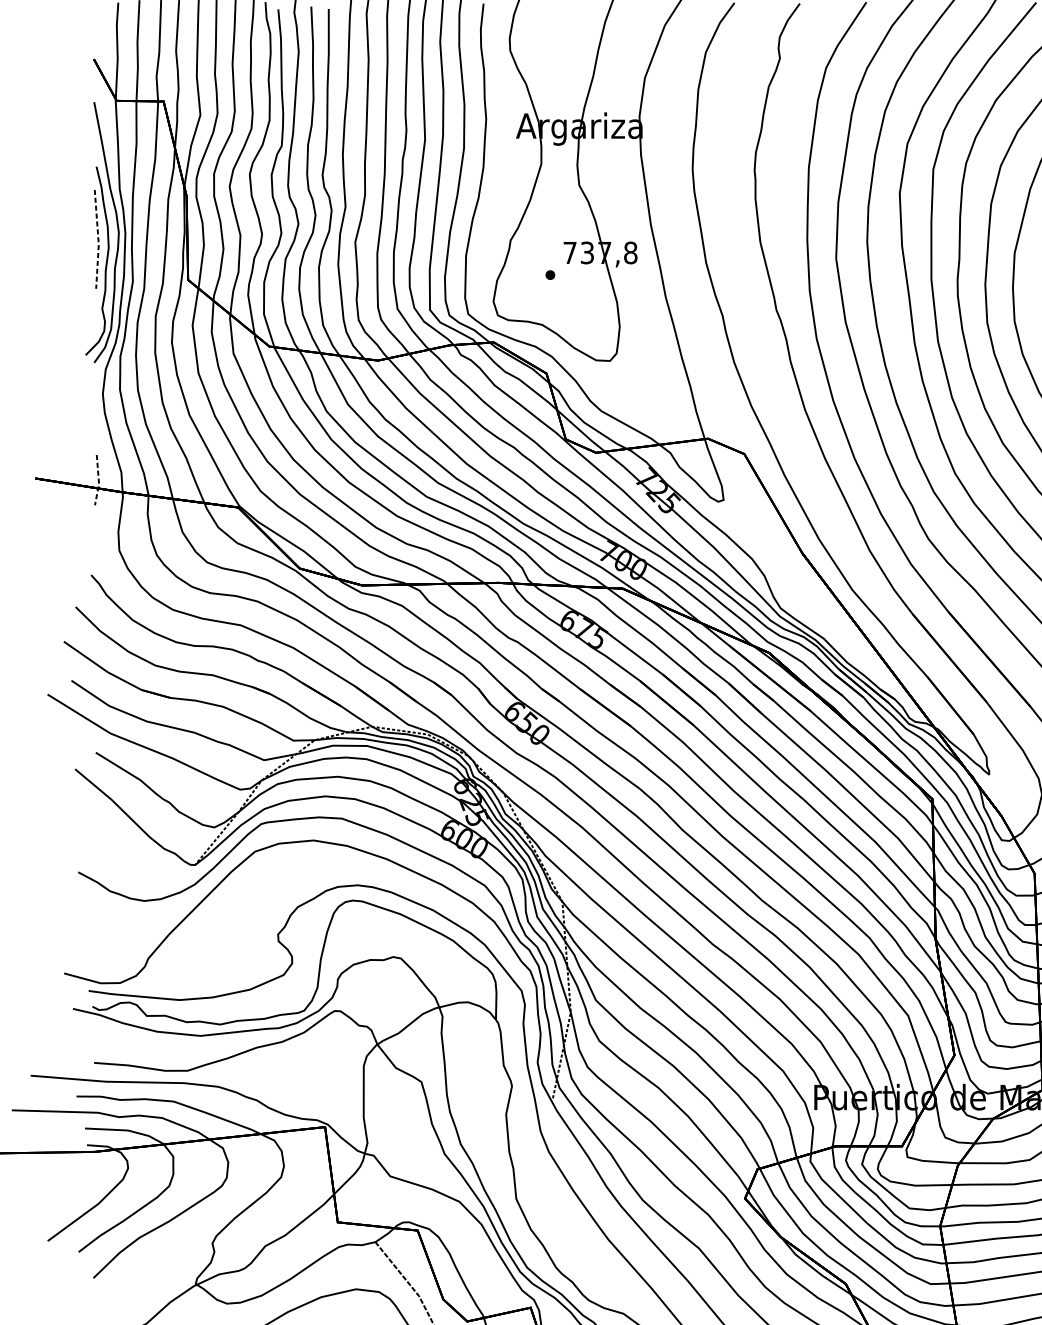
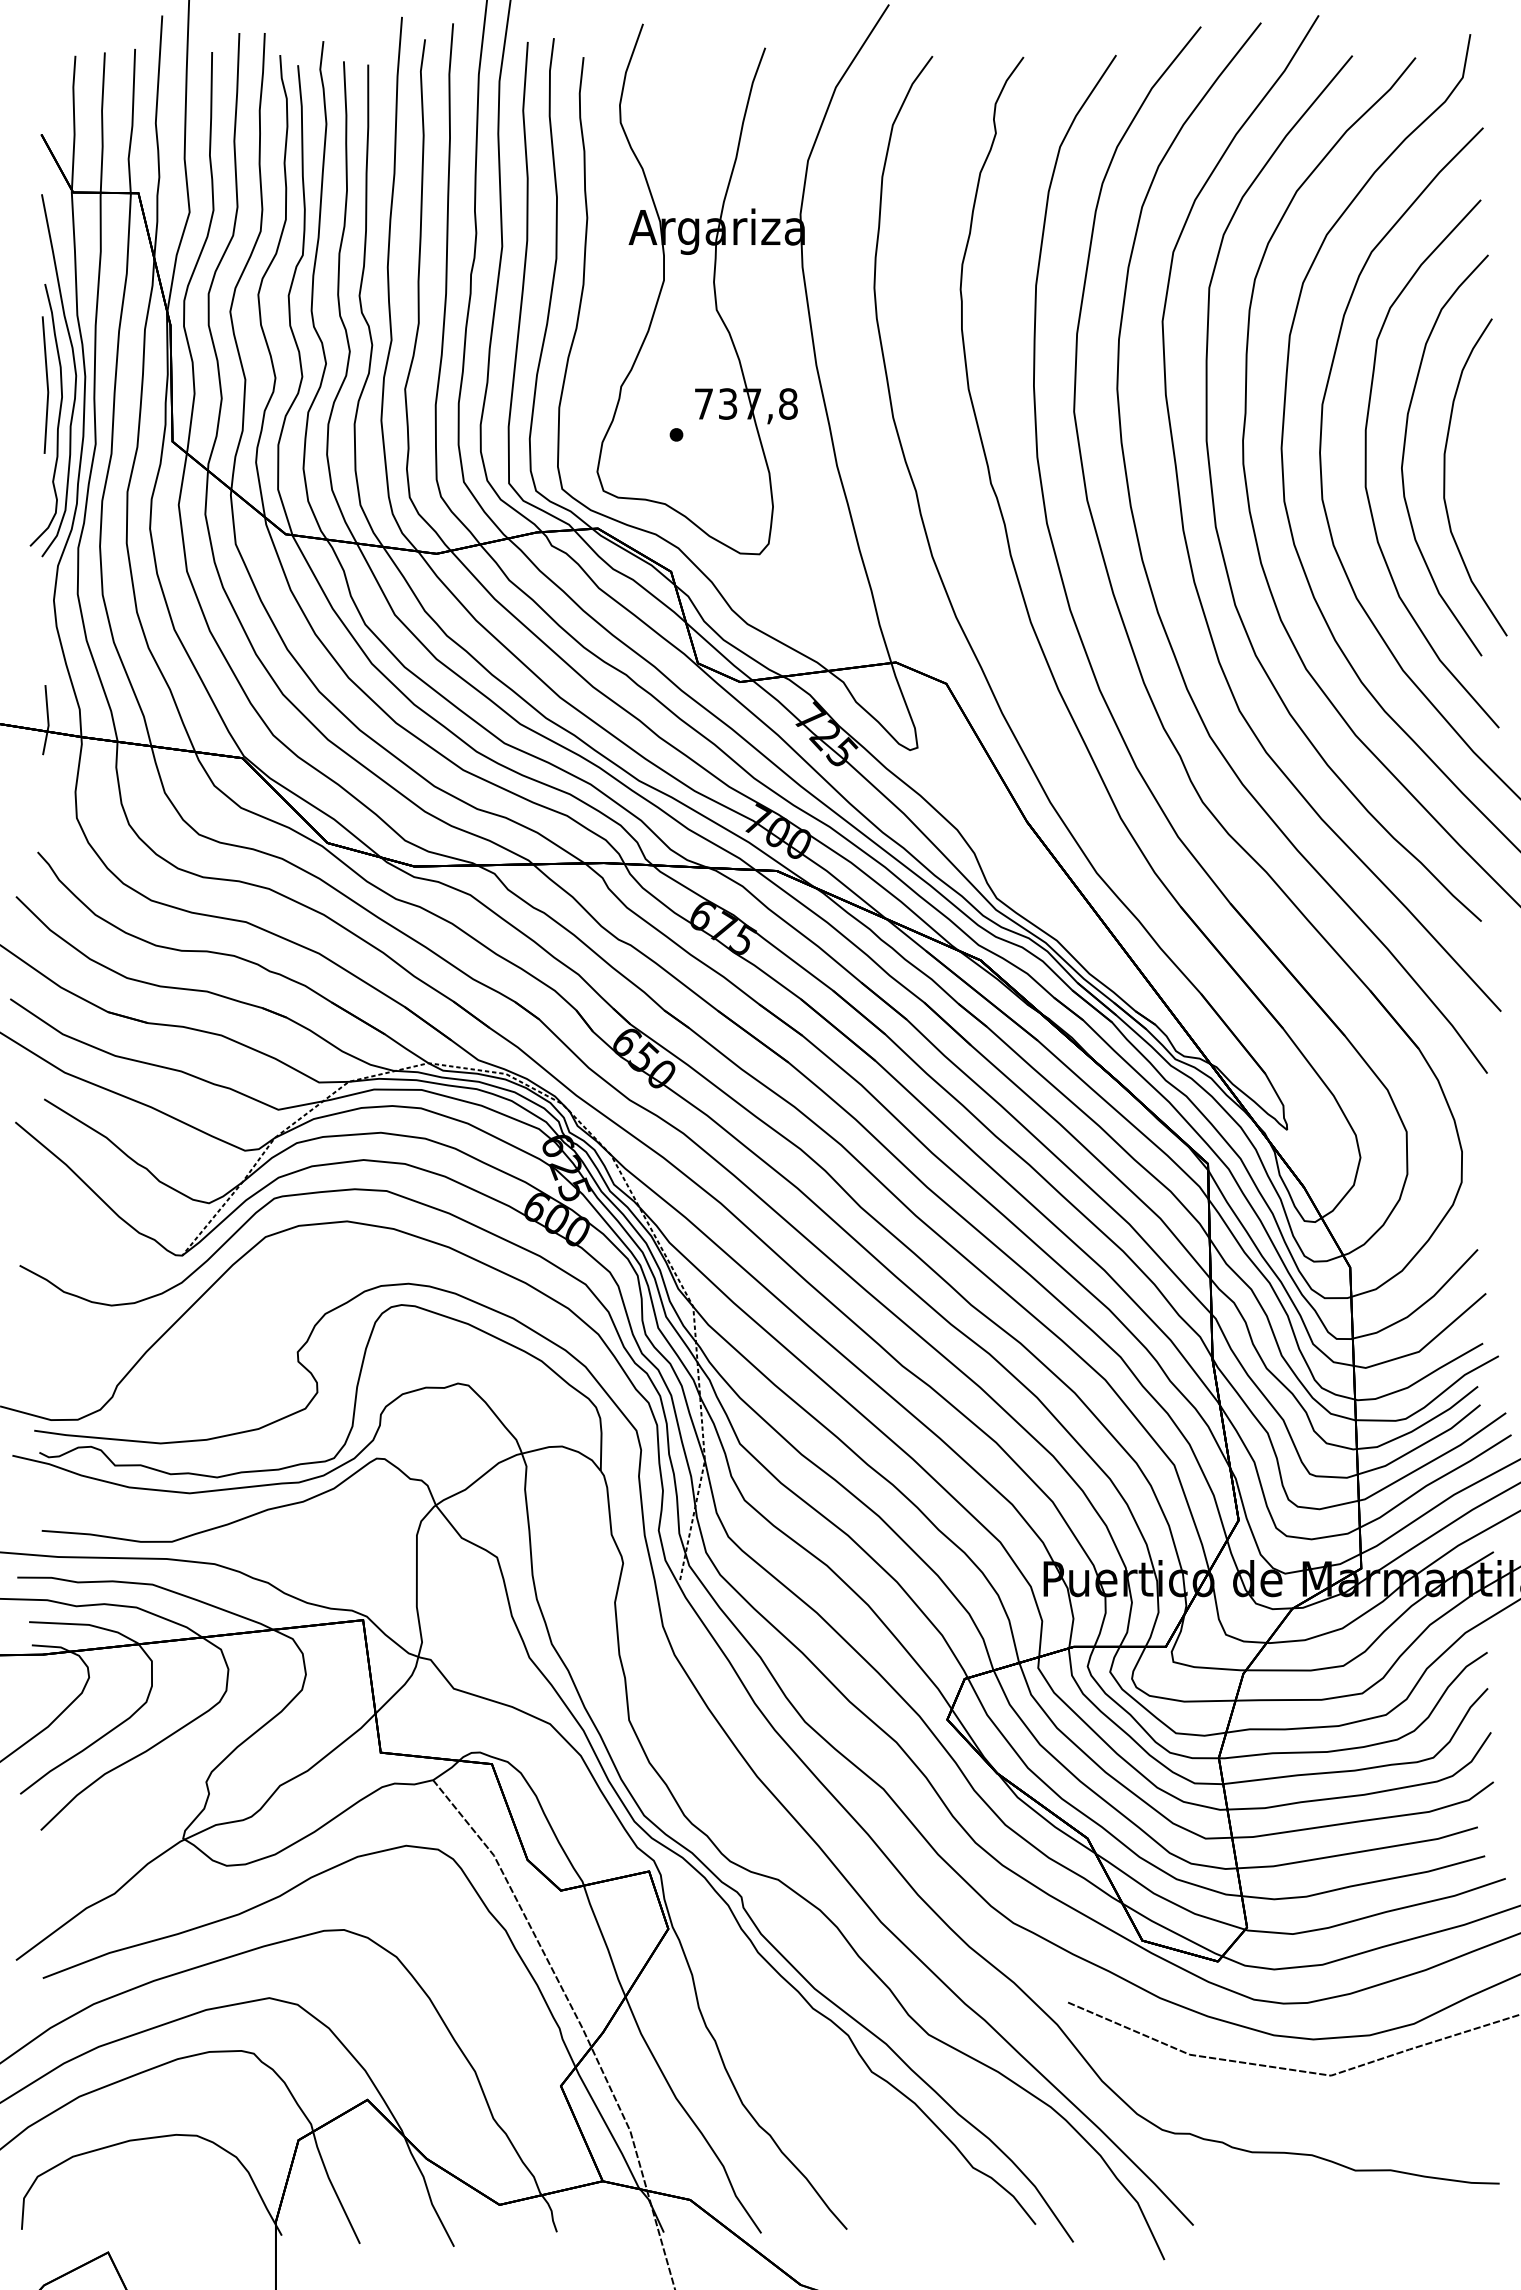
line: (98, 239) -> (47, 385), dashed -> solid
line: (98, 481) -> (48, 721), dashed -> solid

